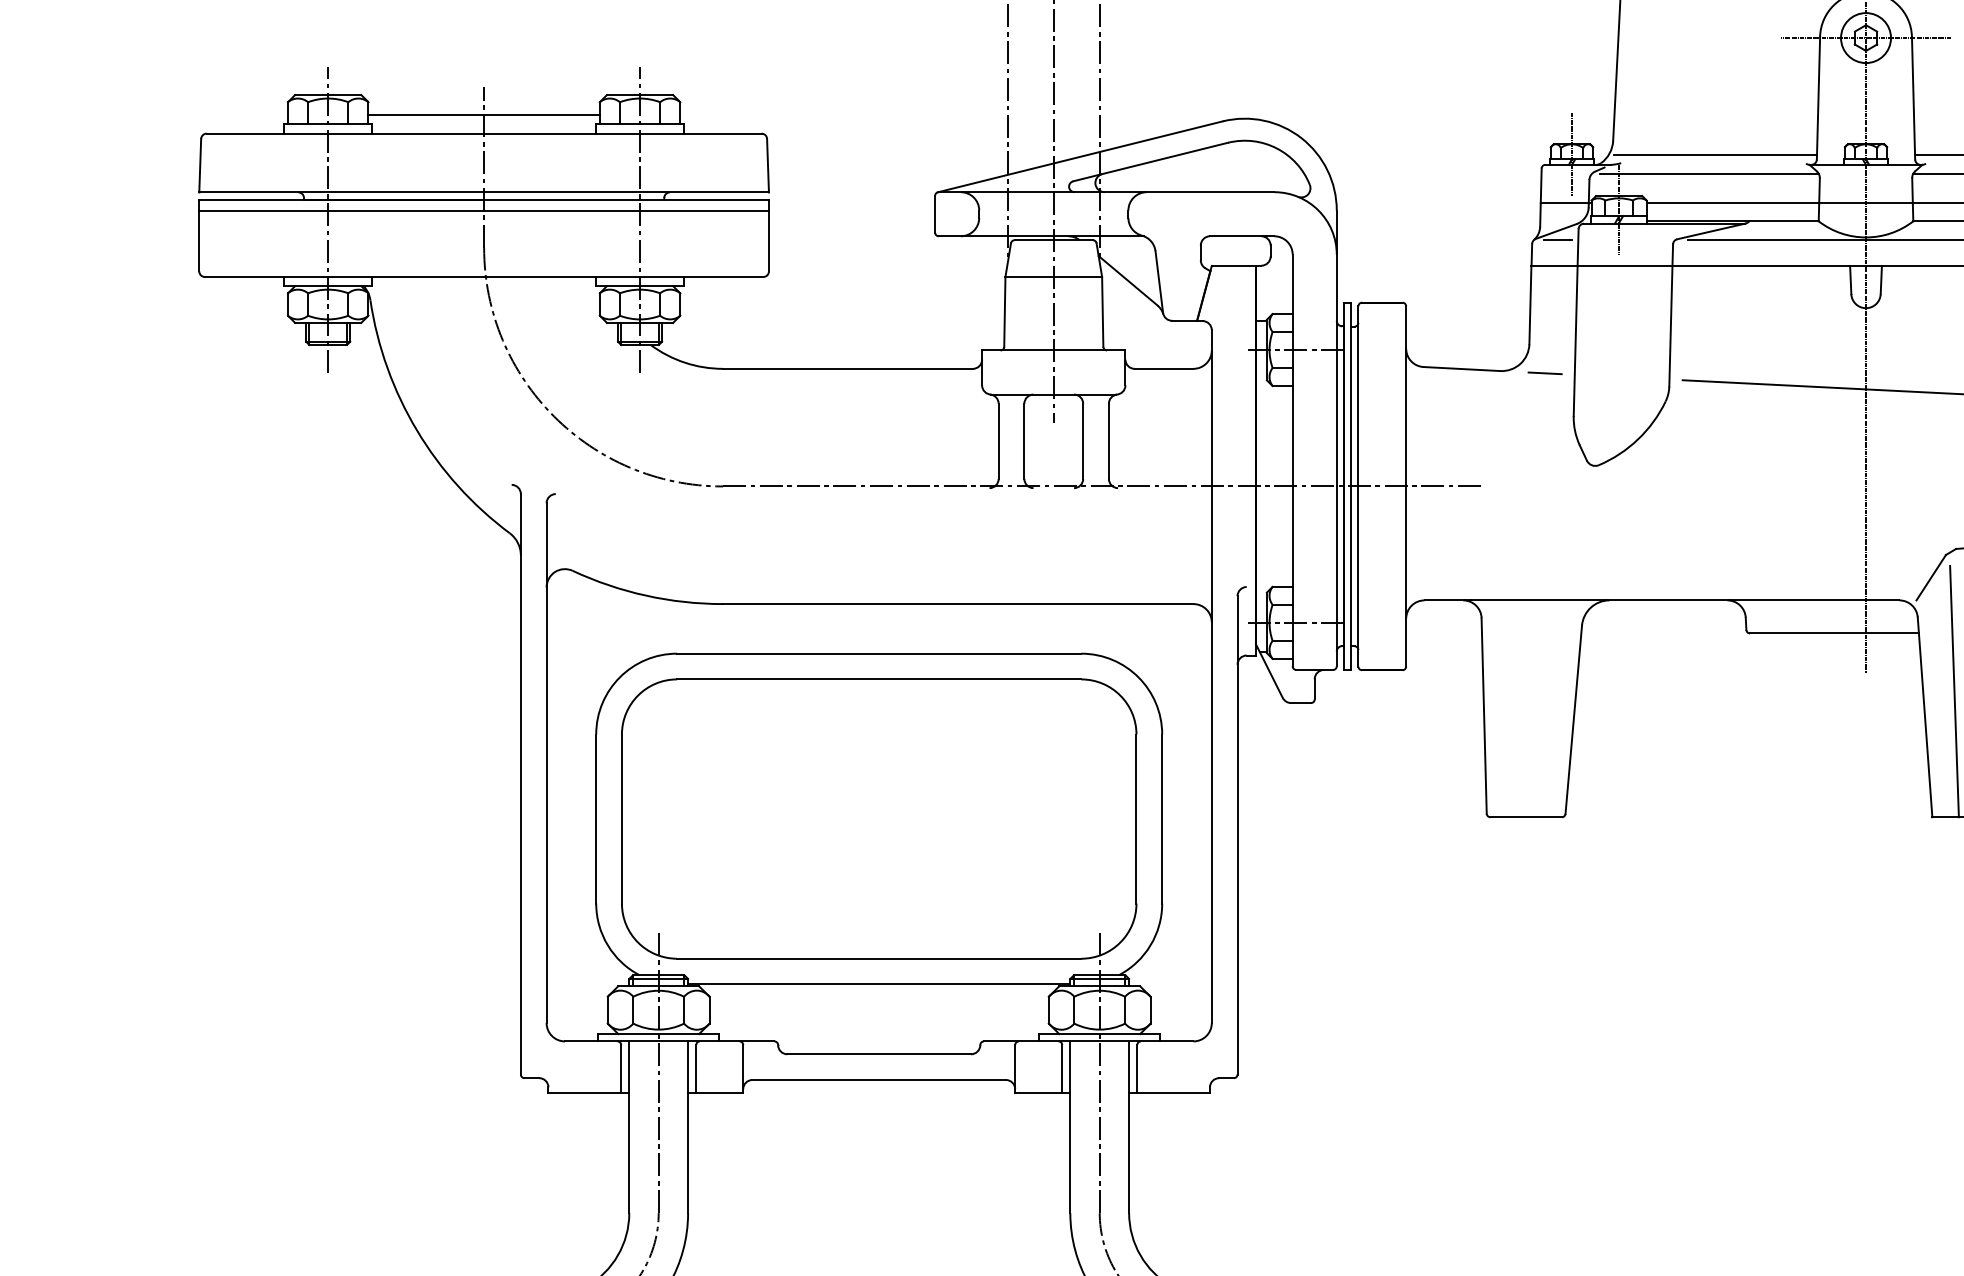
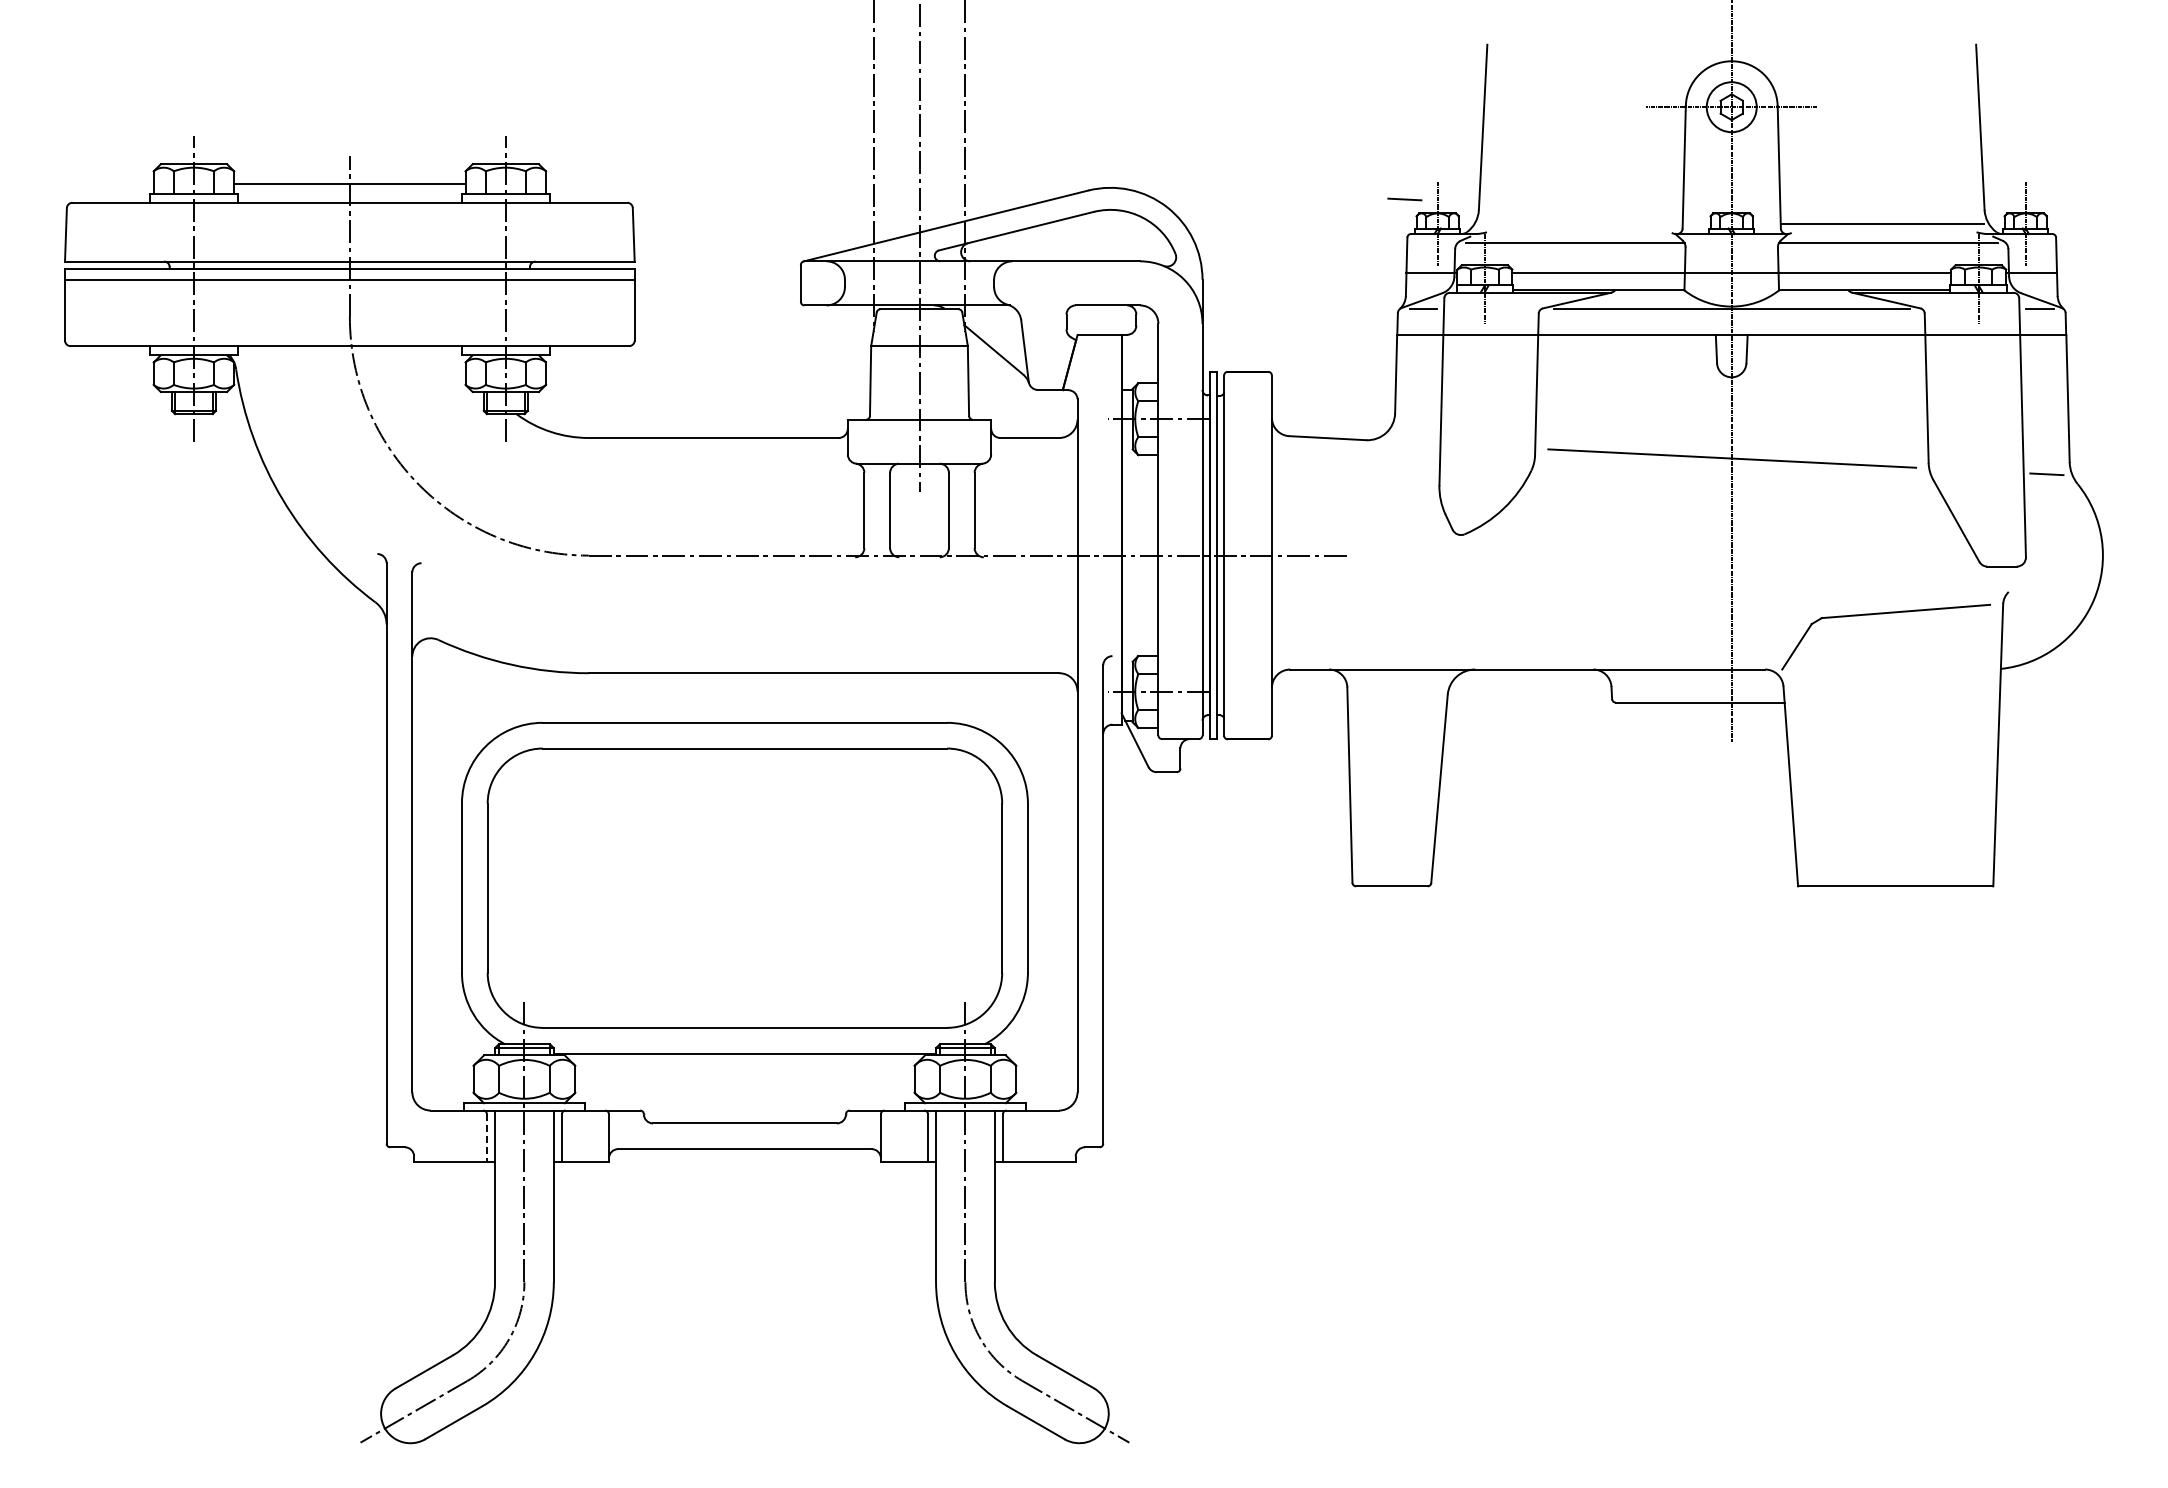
line: (1714, 155) -> (1580, 224), removed
line: (1544, 373) -> (1404, 199), moved
line: (1953, 691) -> (1819, 760), removed
line: (620, 1069) -> (486, 1138), solid -> dashed

